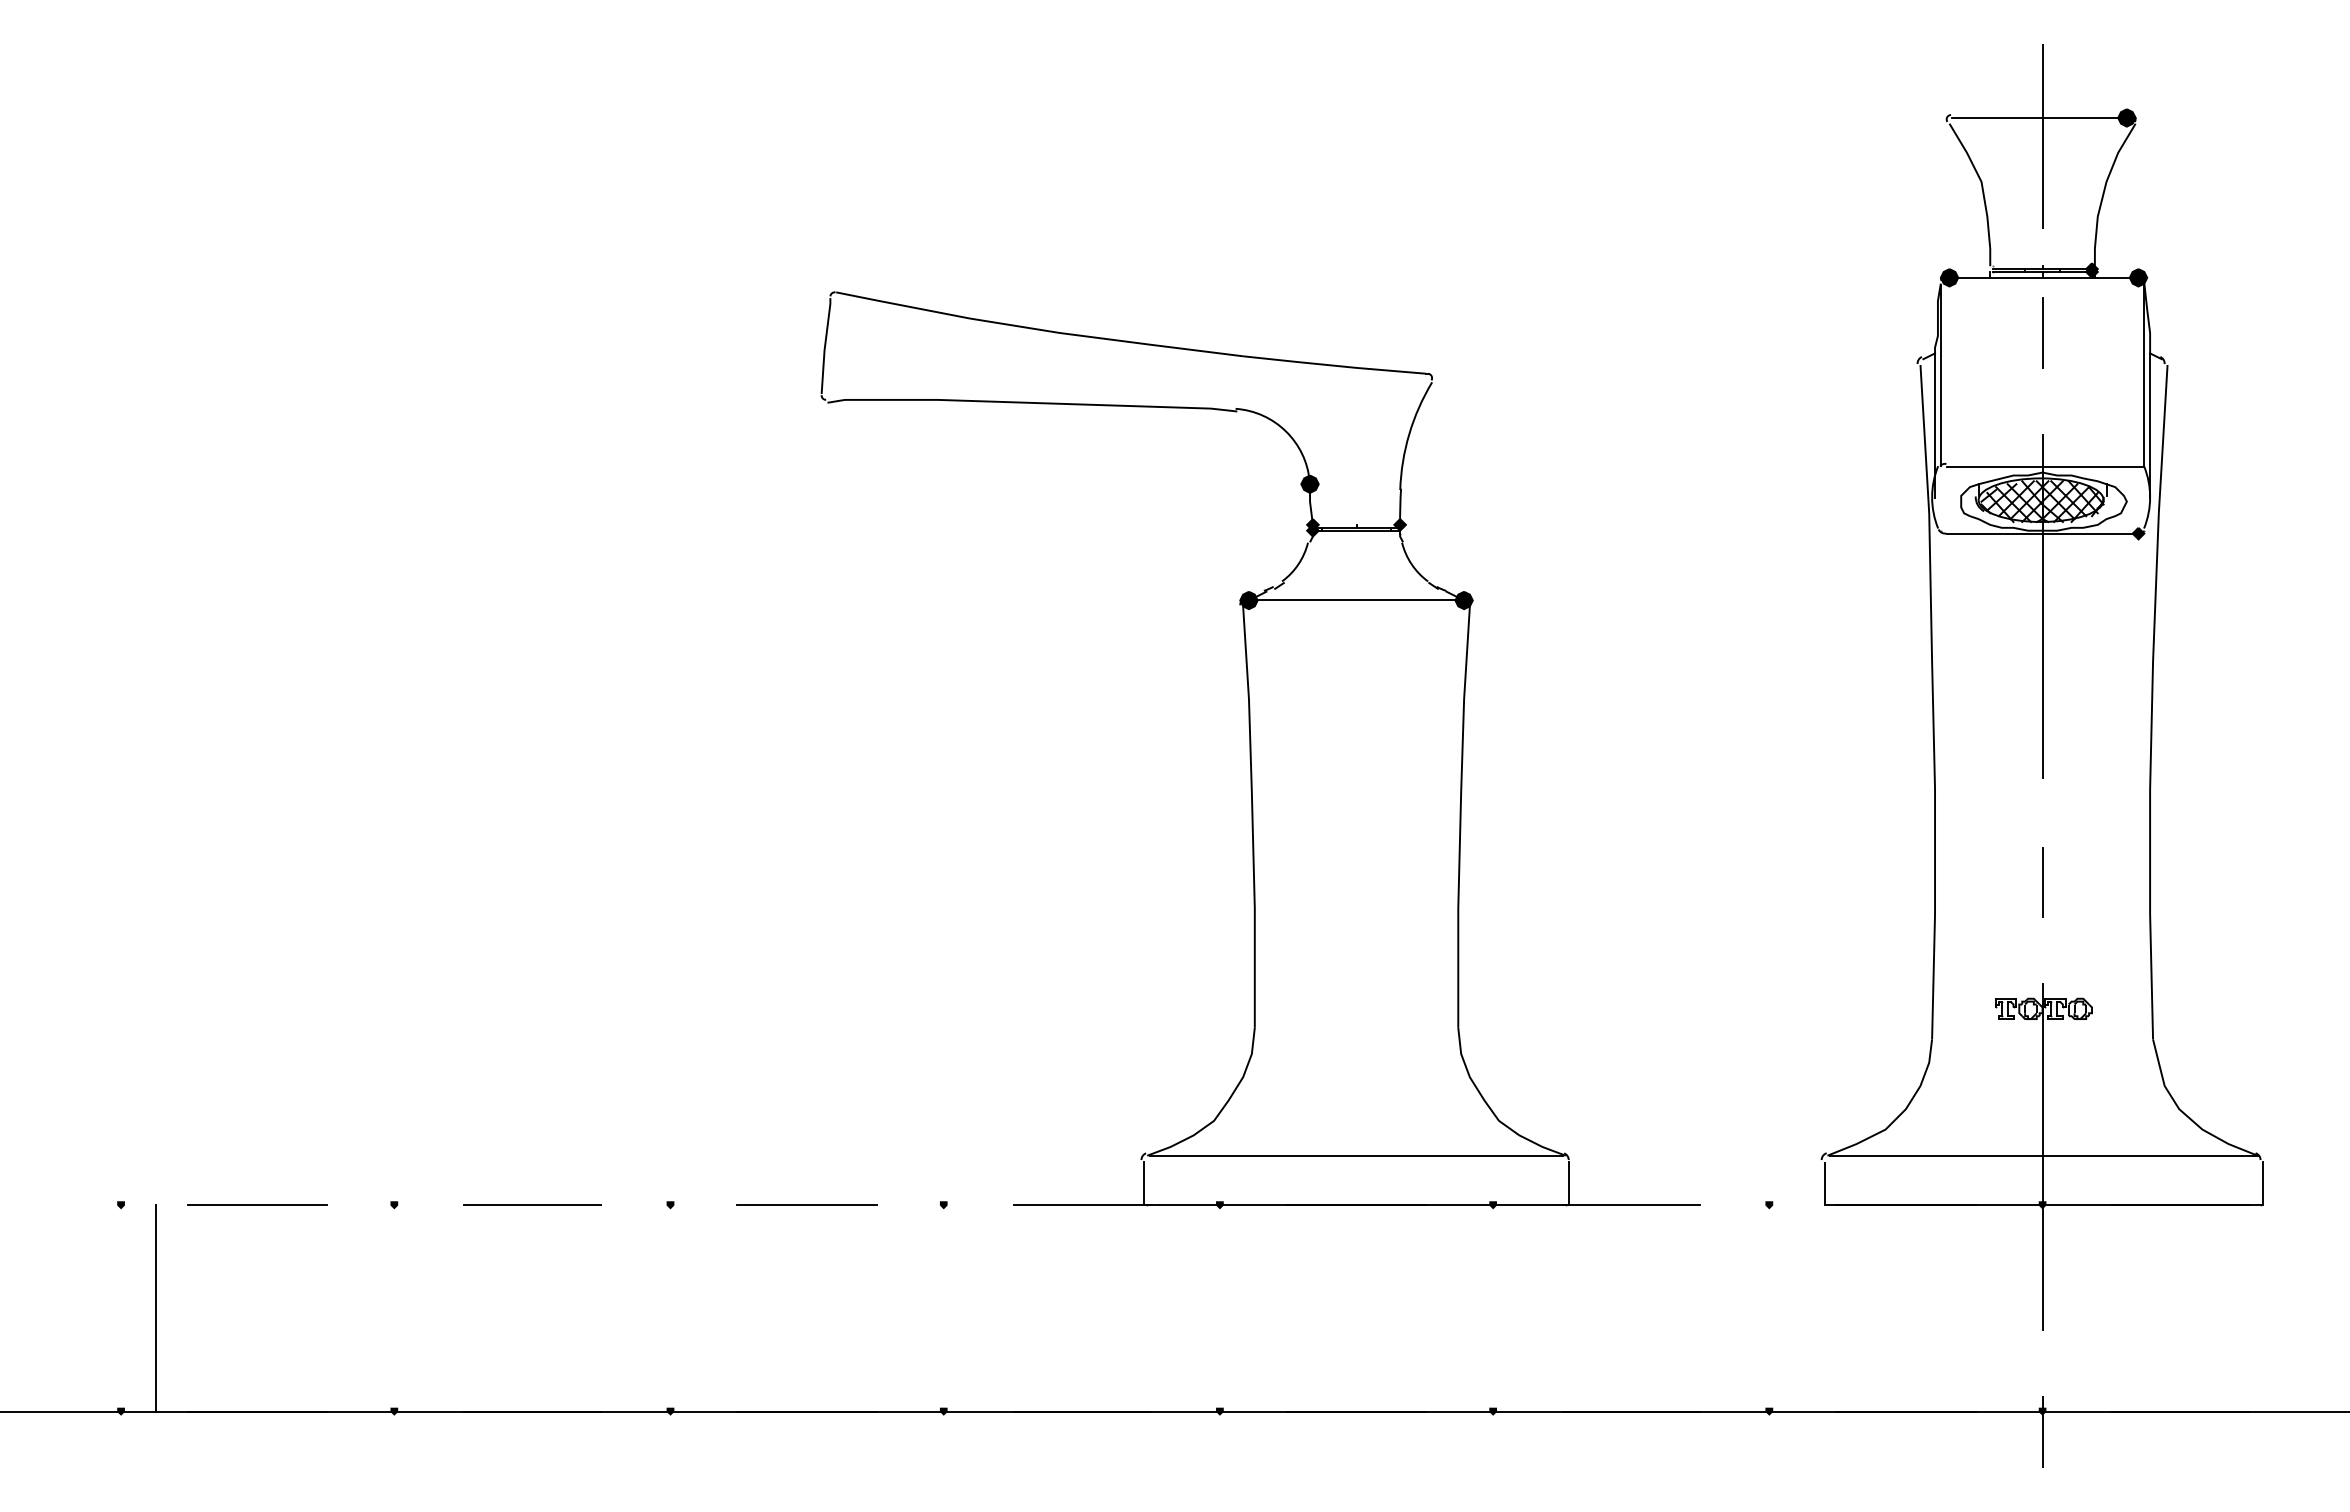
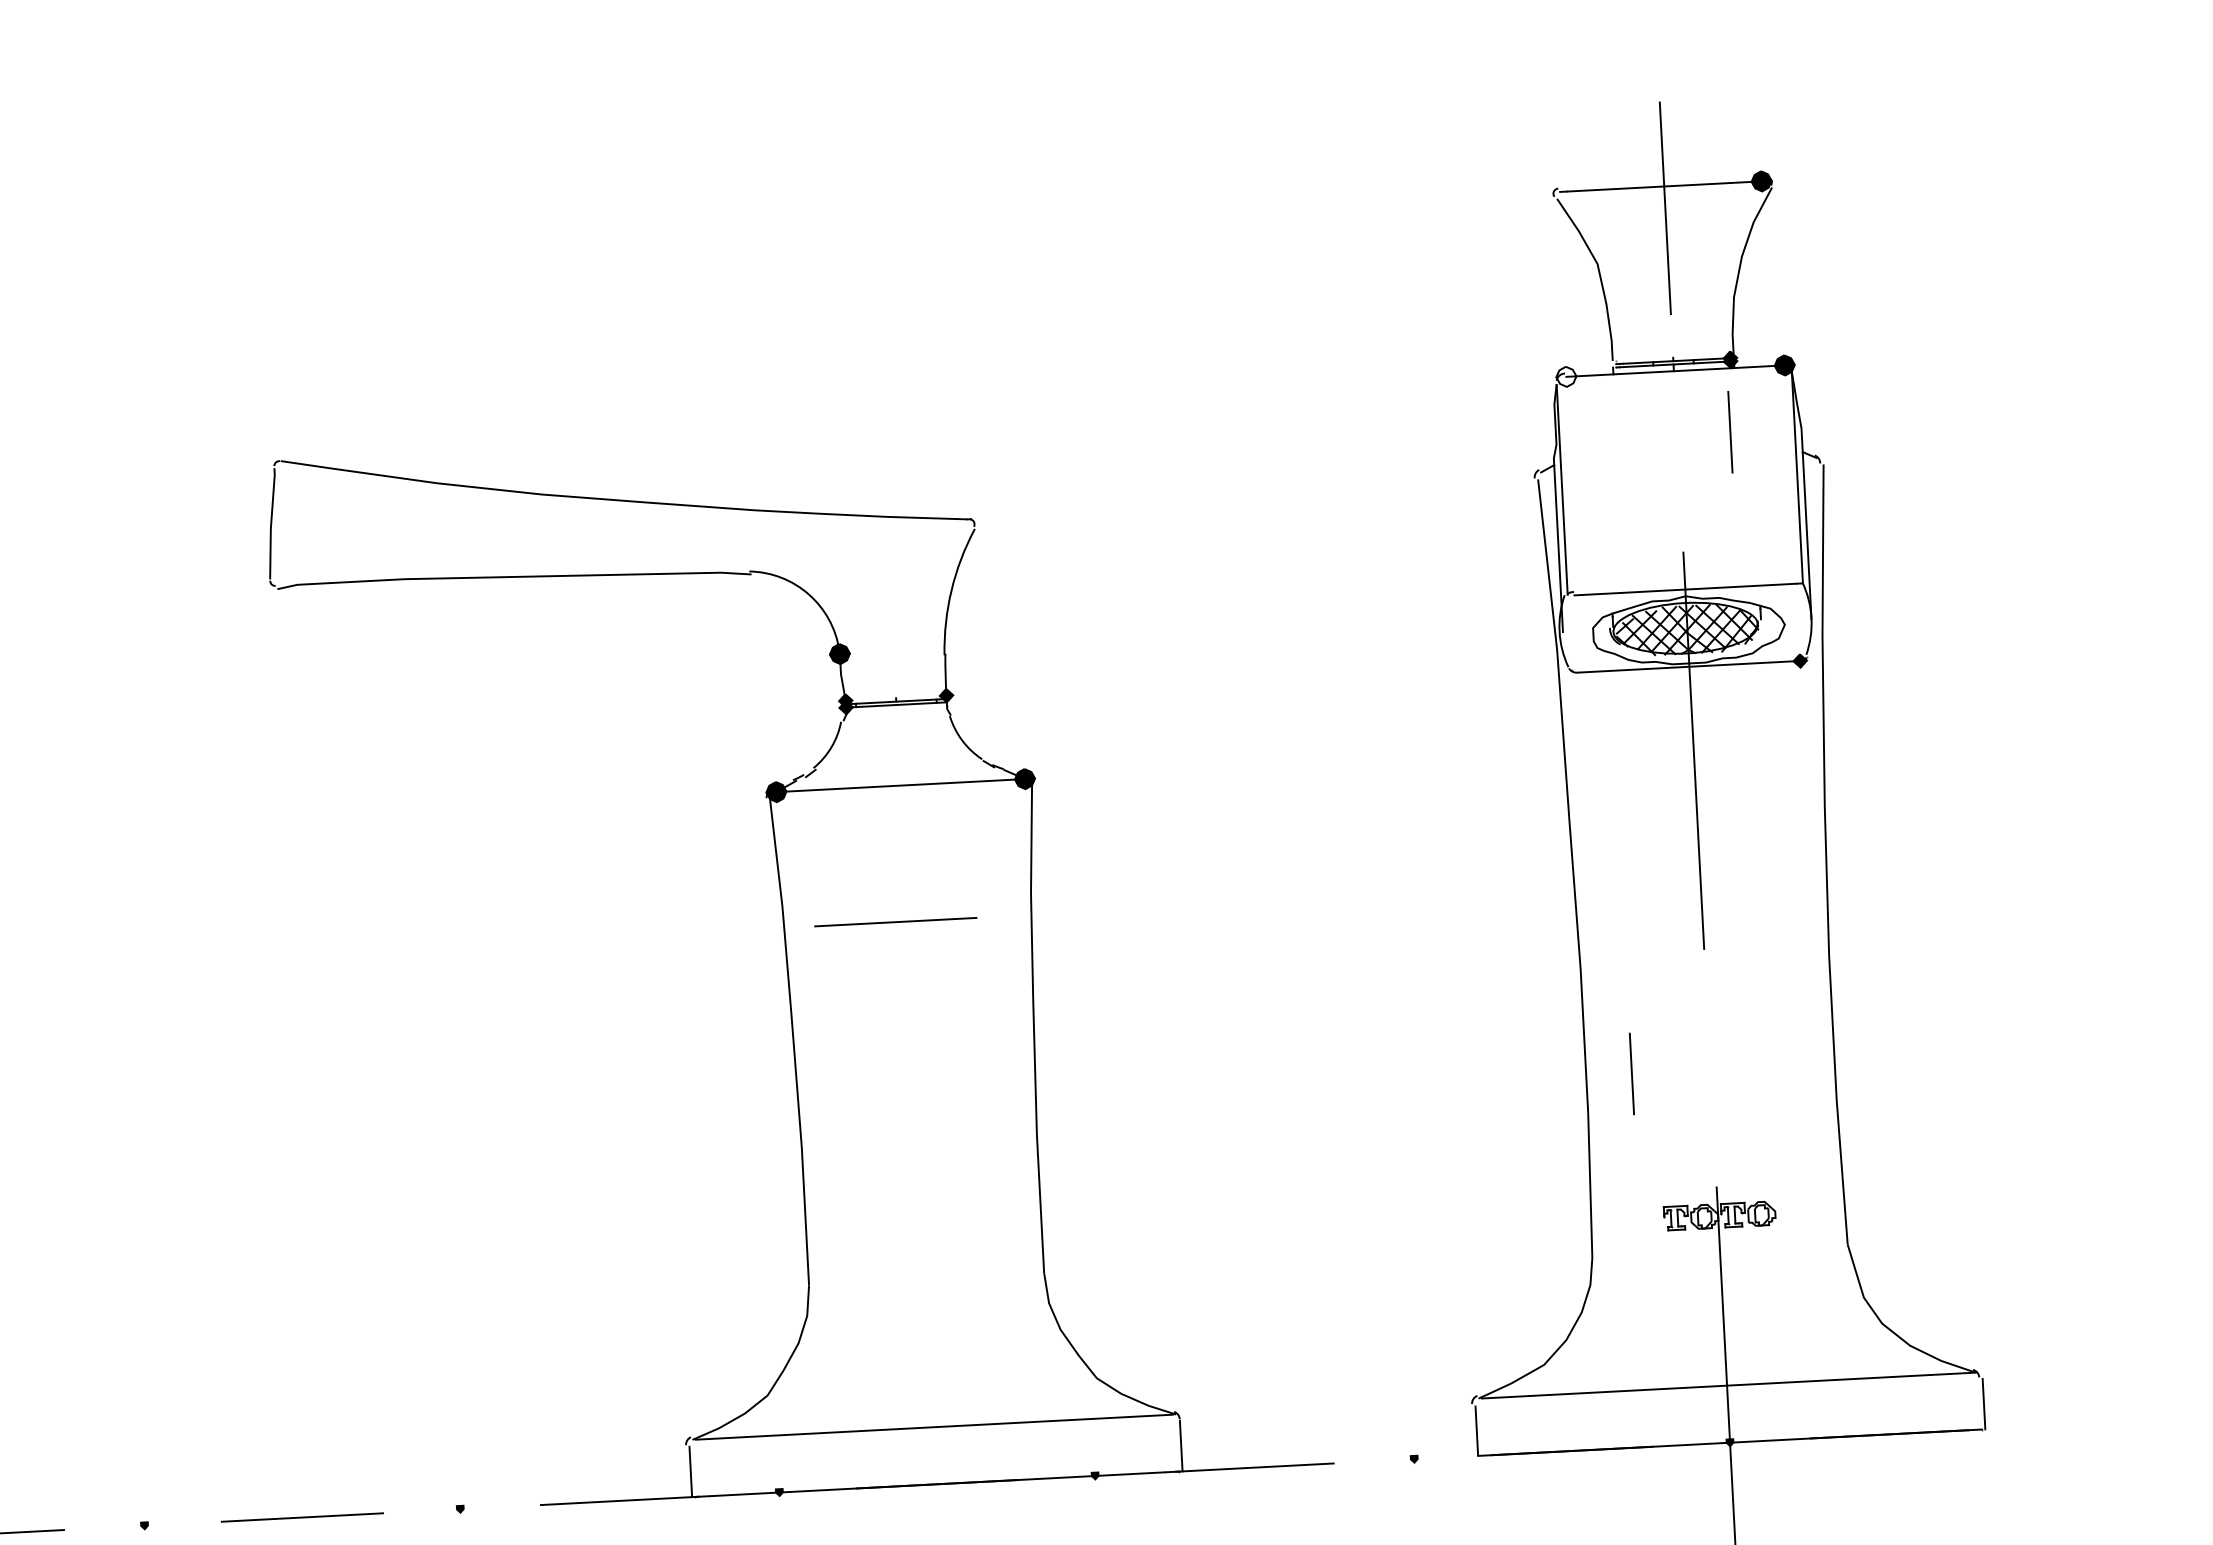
fill: (1949, 277) -> (1566, 376), removed
line: (2042, 332) -> (1730, 431), moved
line: (1345, 717) -> (895, 921), added
line: (2042, 882) -> (1631, 1074), moved

